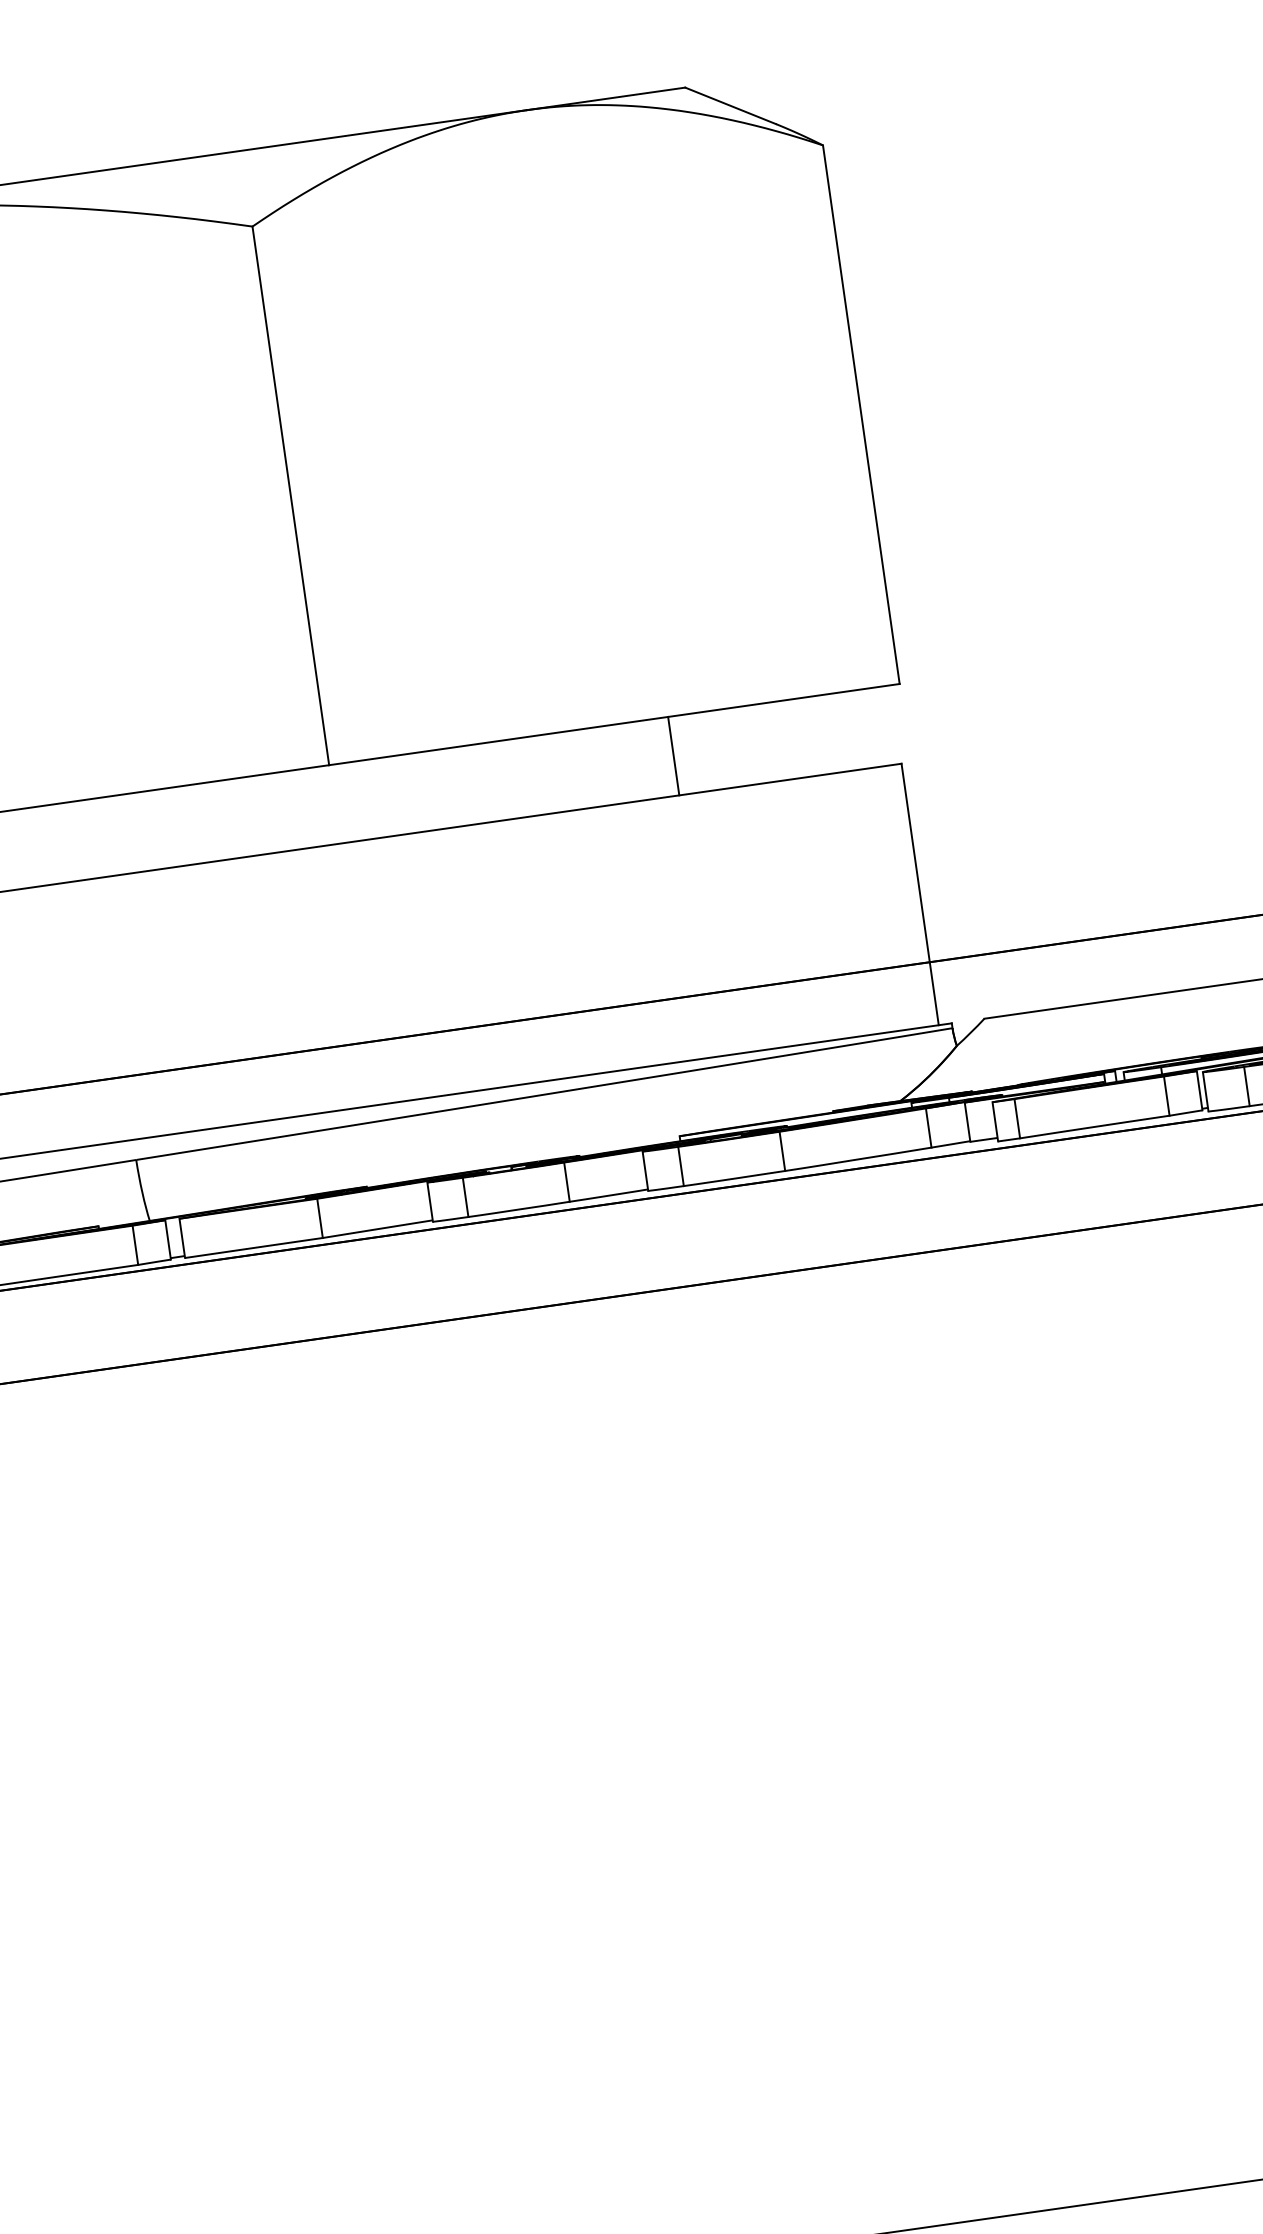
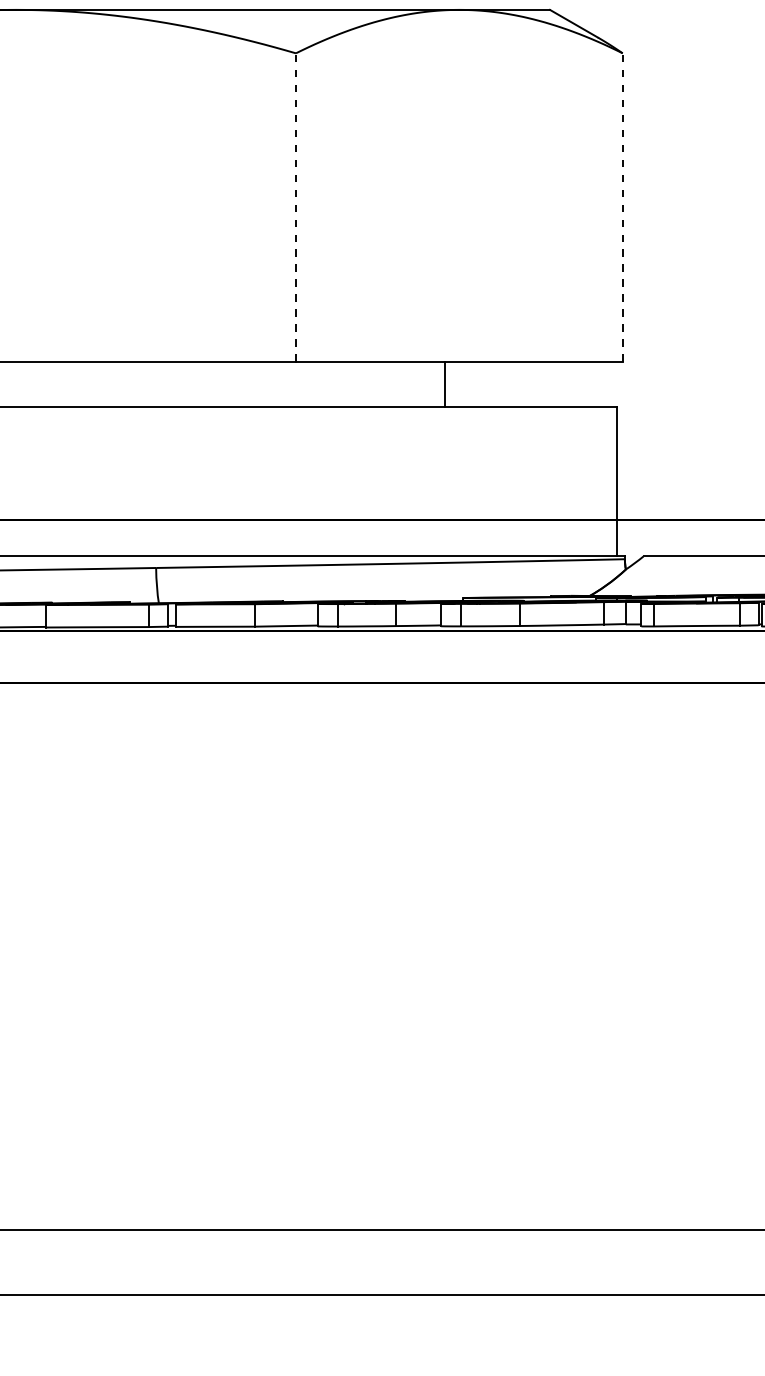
line: (860, 414) -> (622, 207), solid -> dashed
line: (289, 495) -> (295, 207), solid -> dashed
line: (674, 754) -> (445, 383), moved

